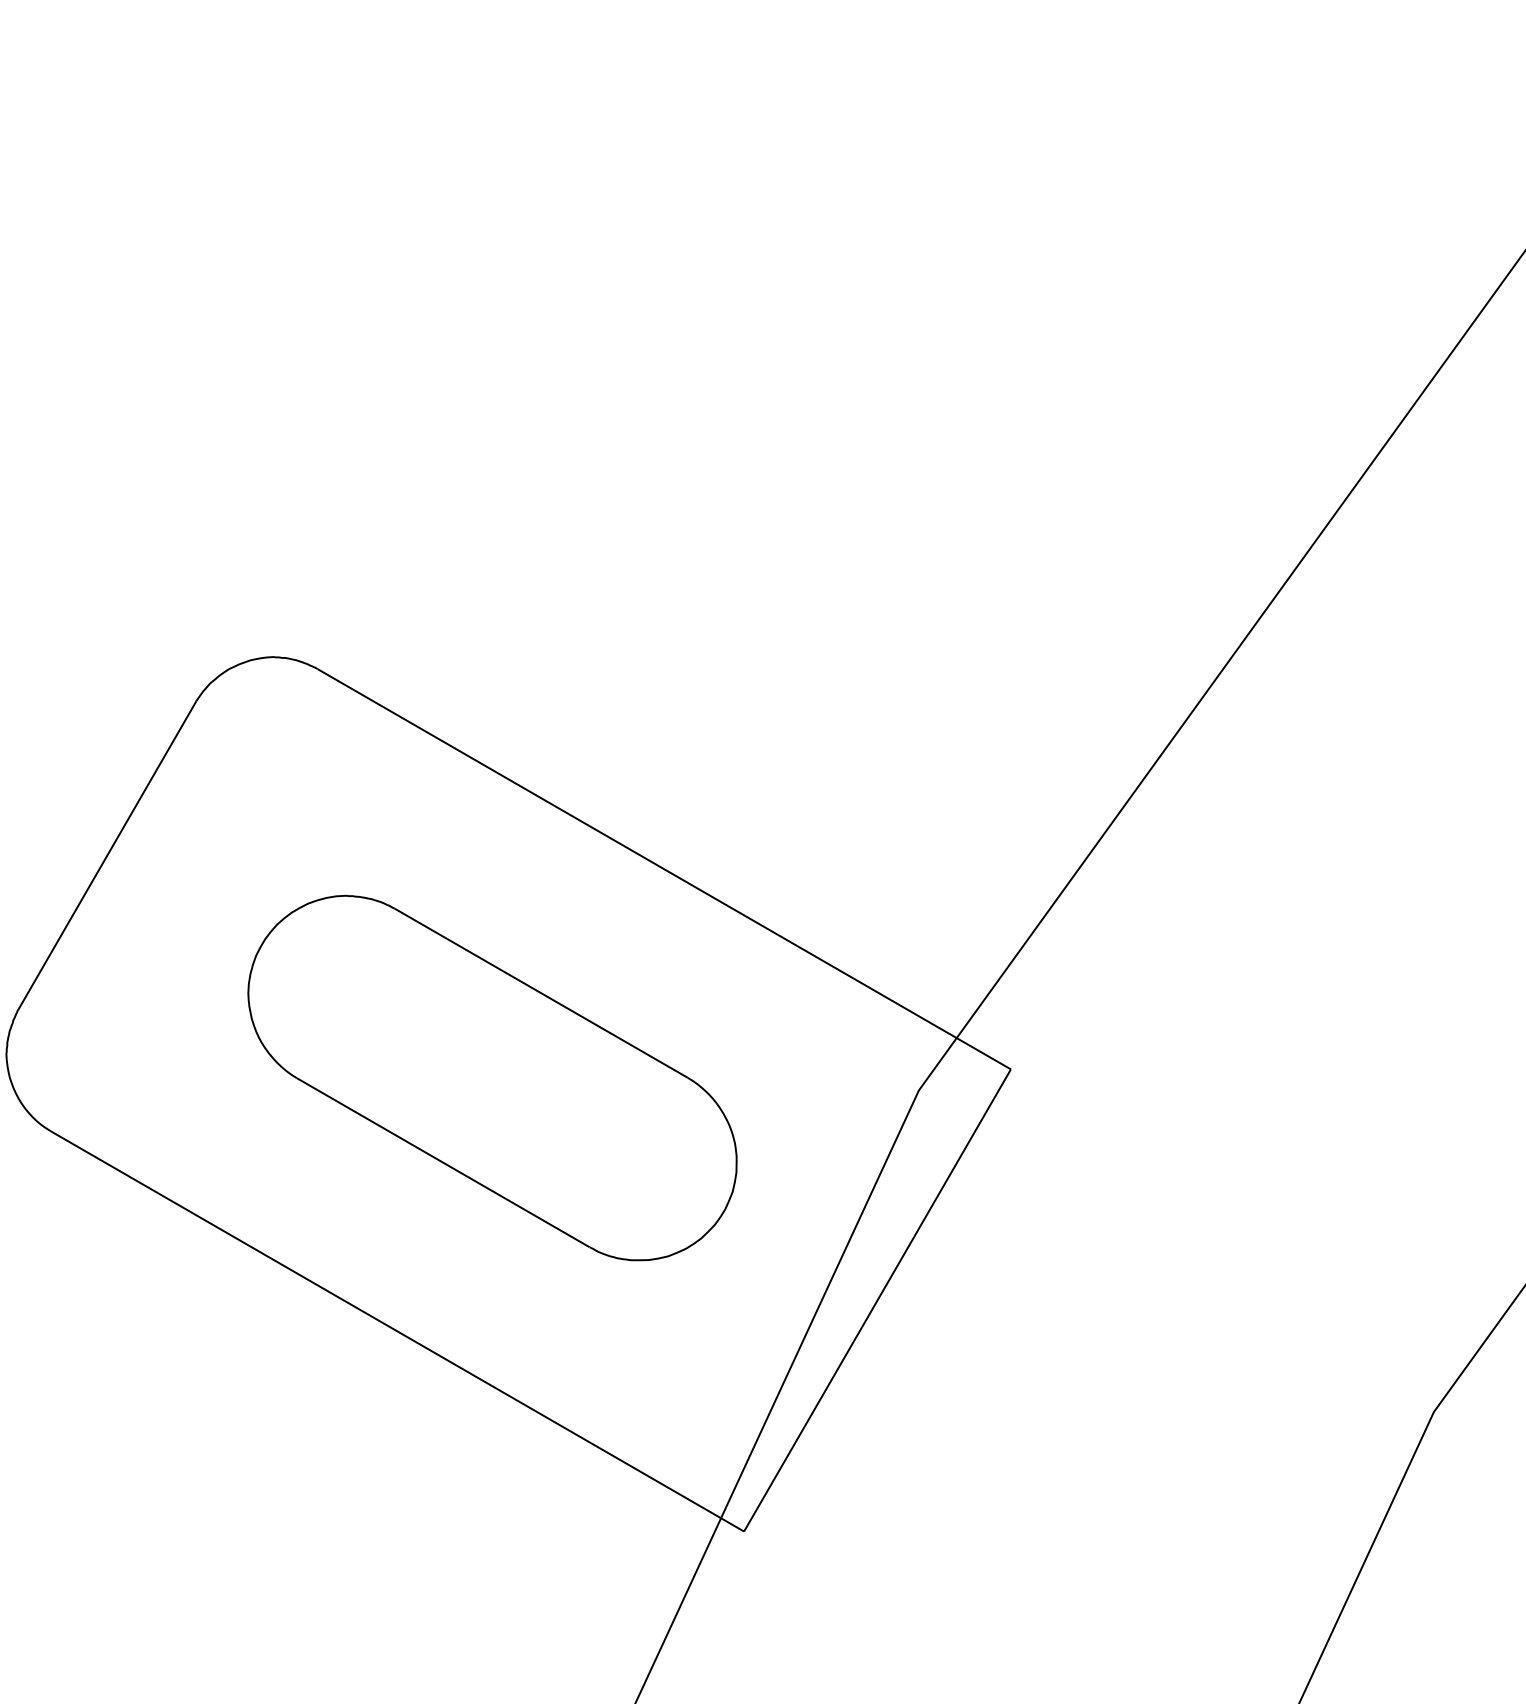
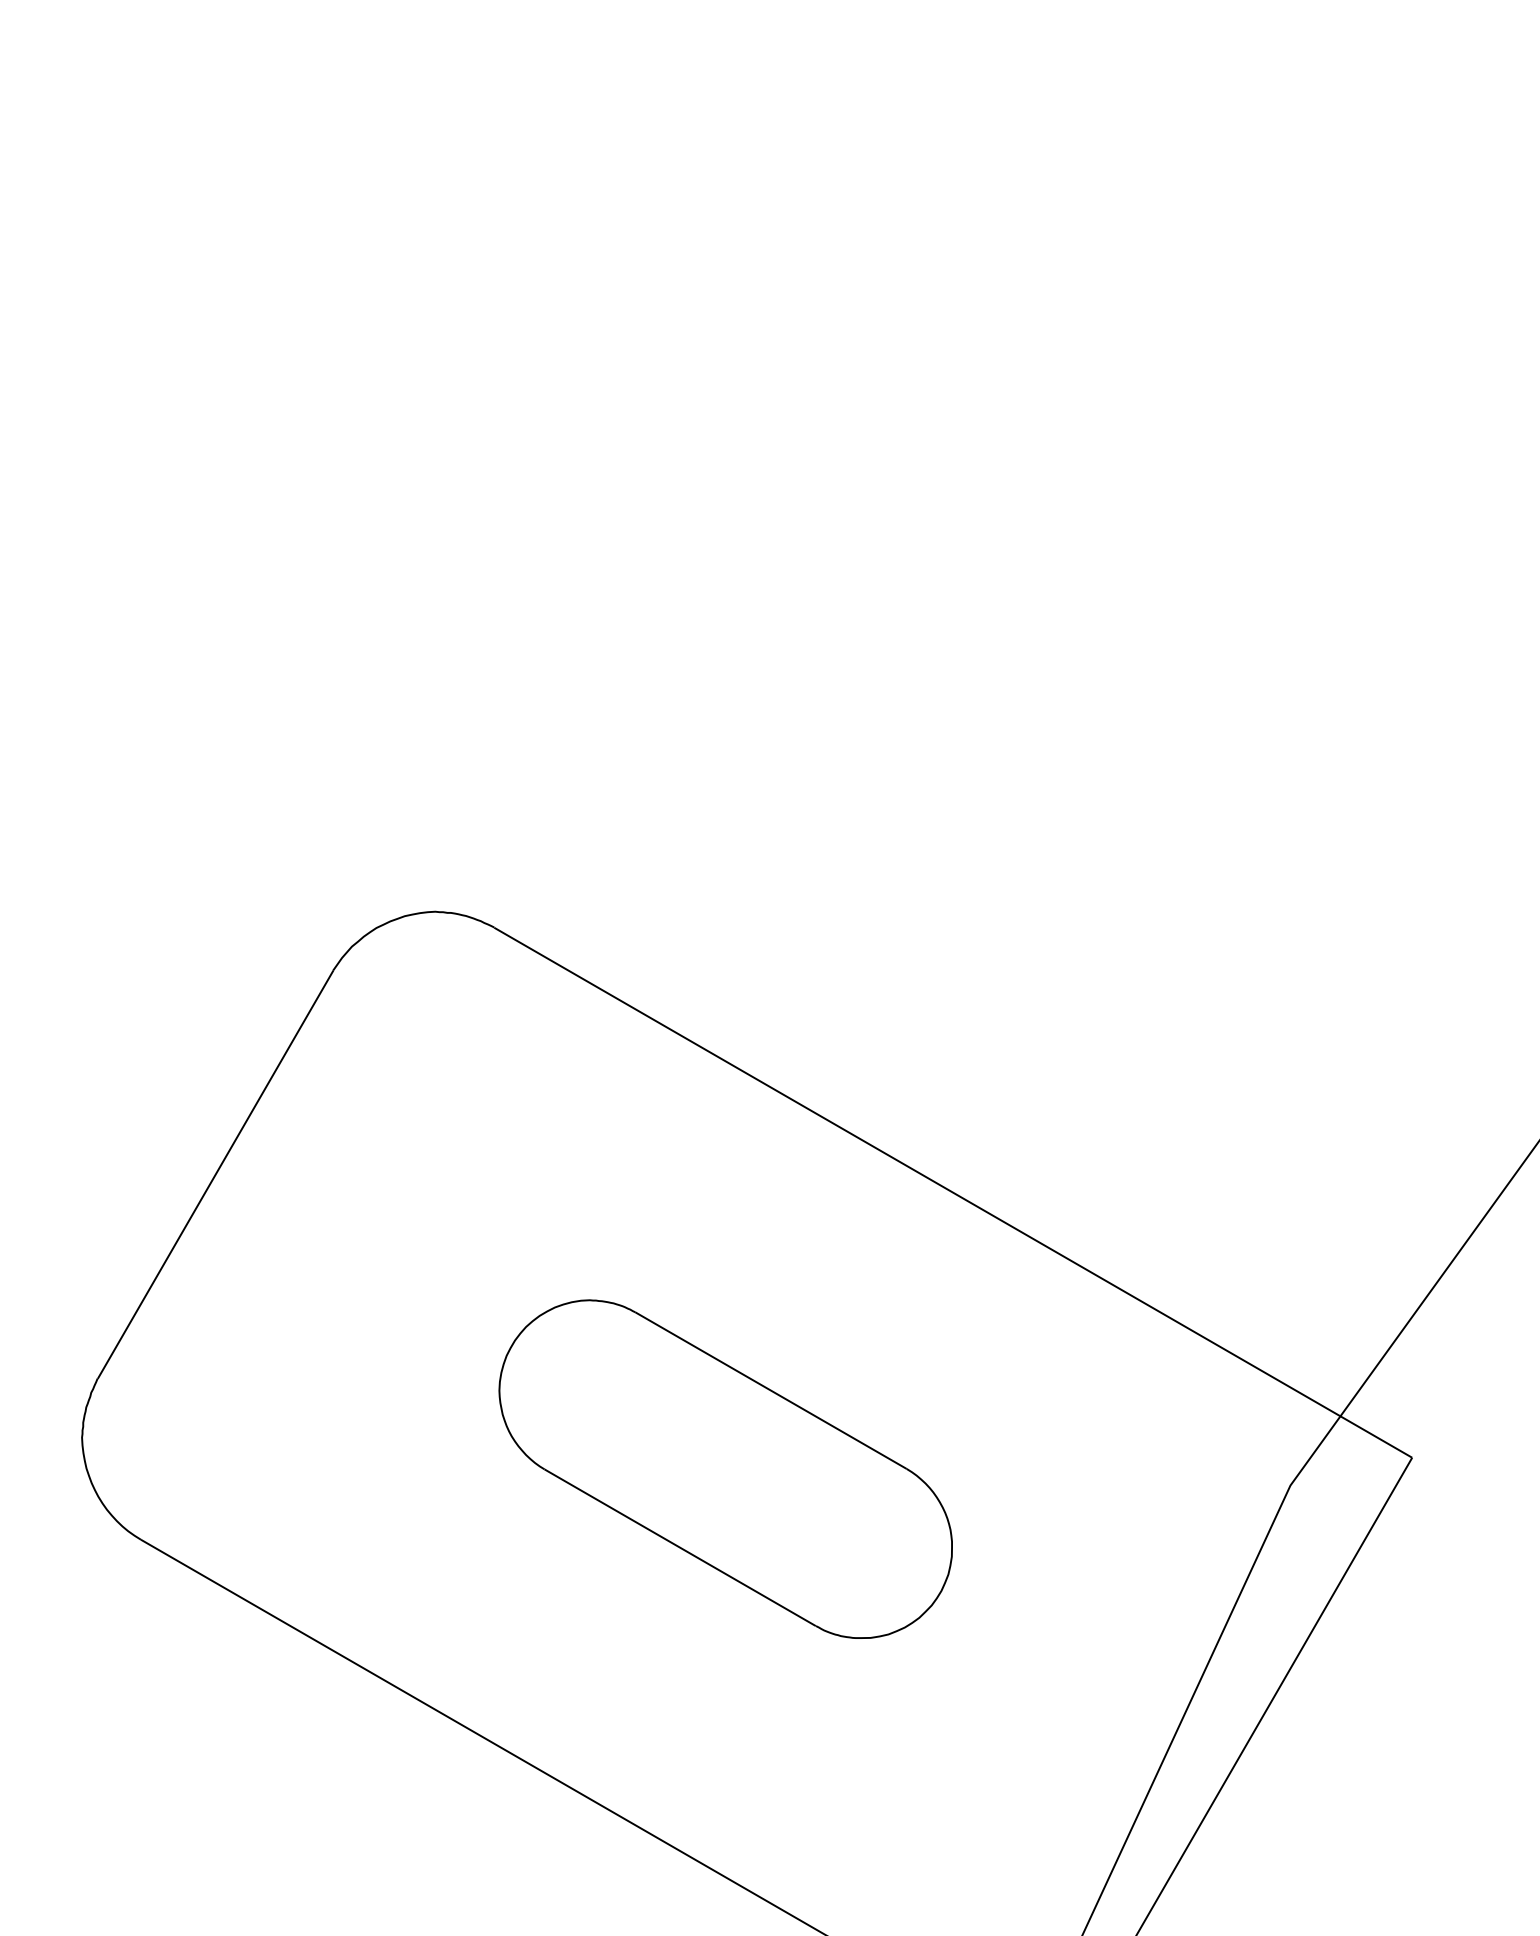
part: (492, 1077) -> (725, 1468), size x0.7

